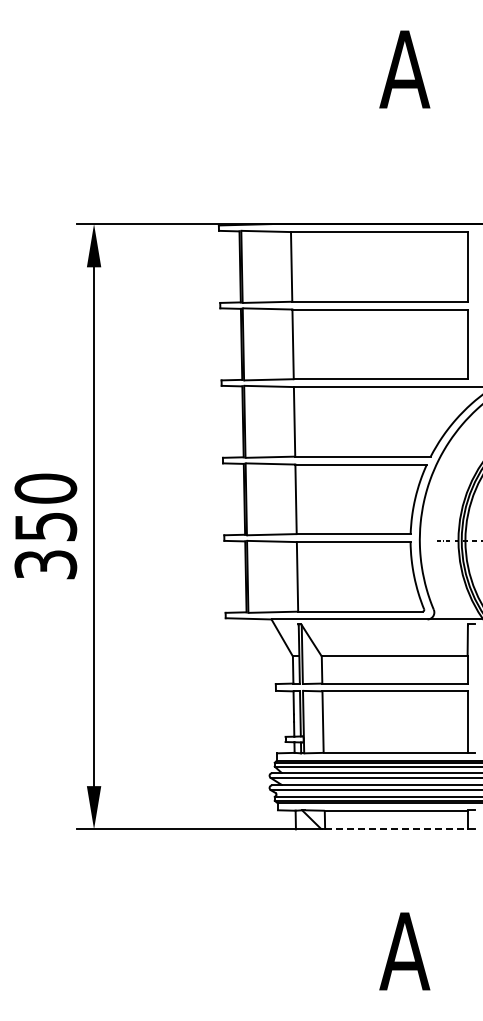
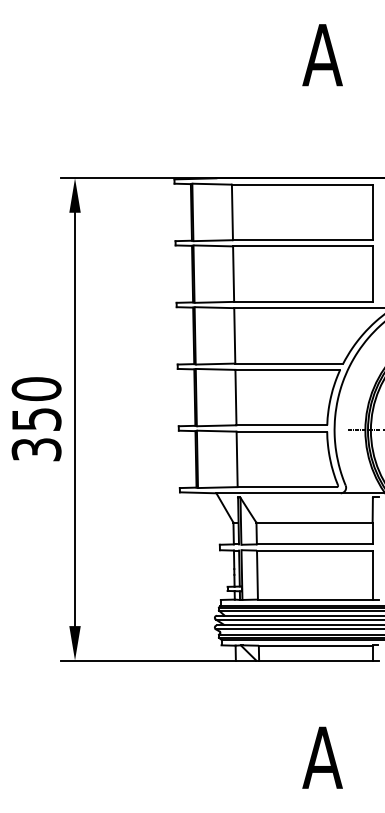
line: (396, 829) -> (315, 660), dashed -> solid

